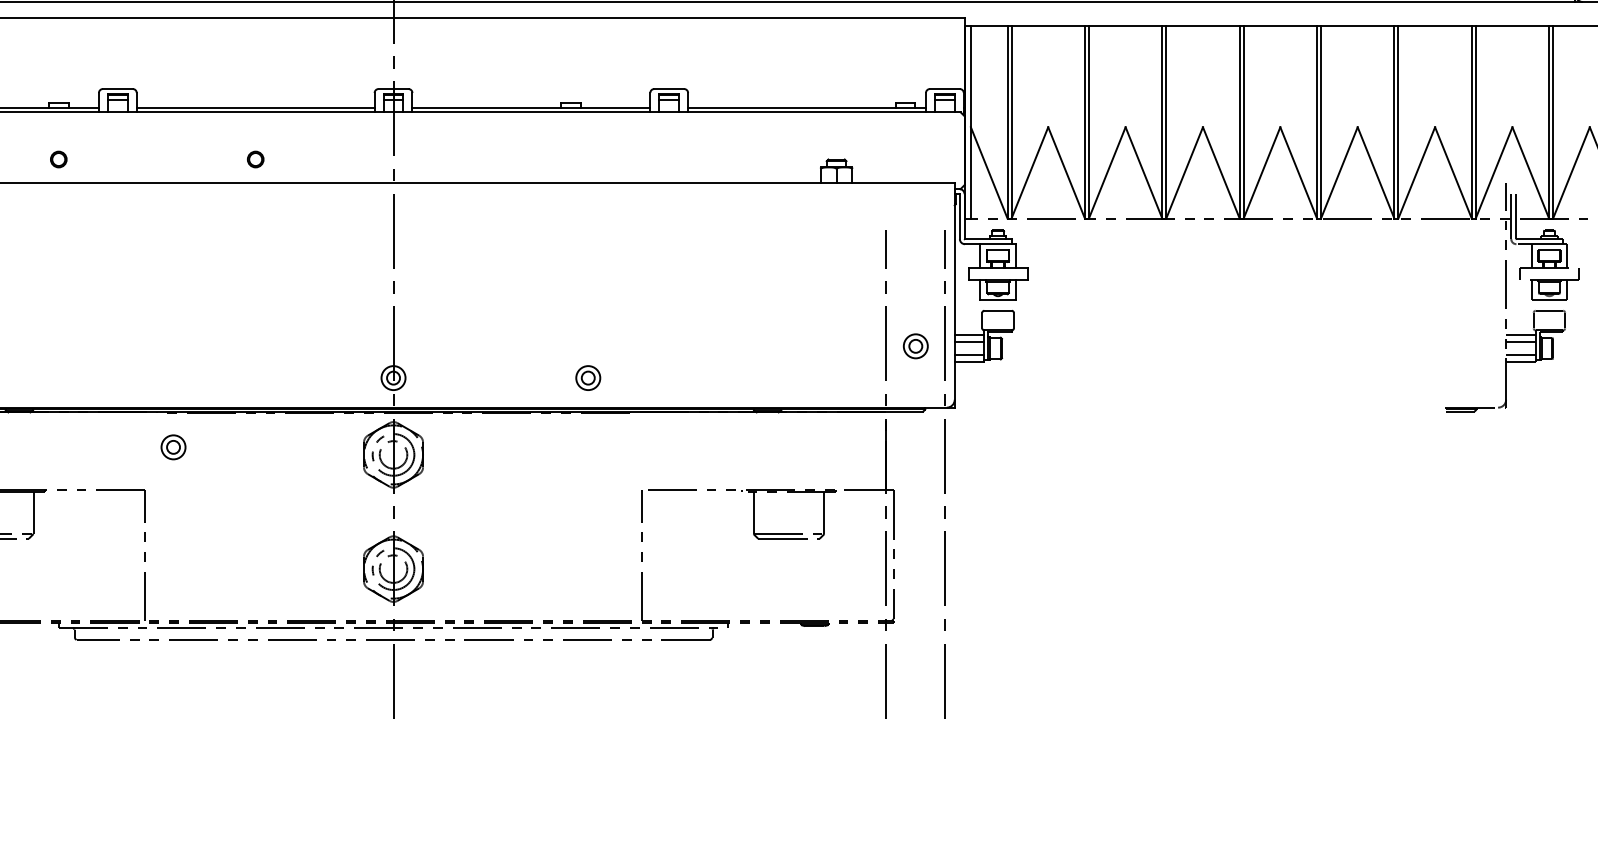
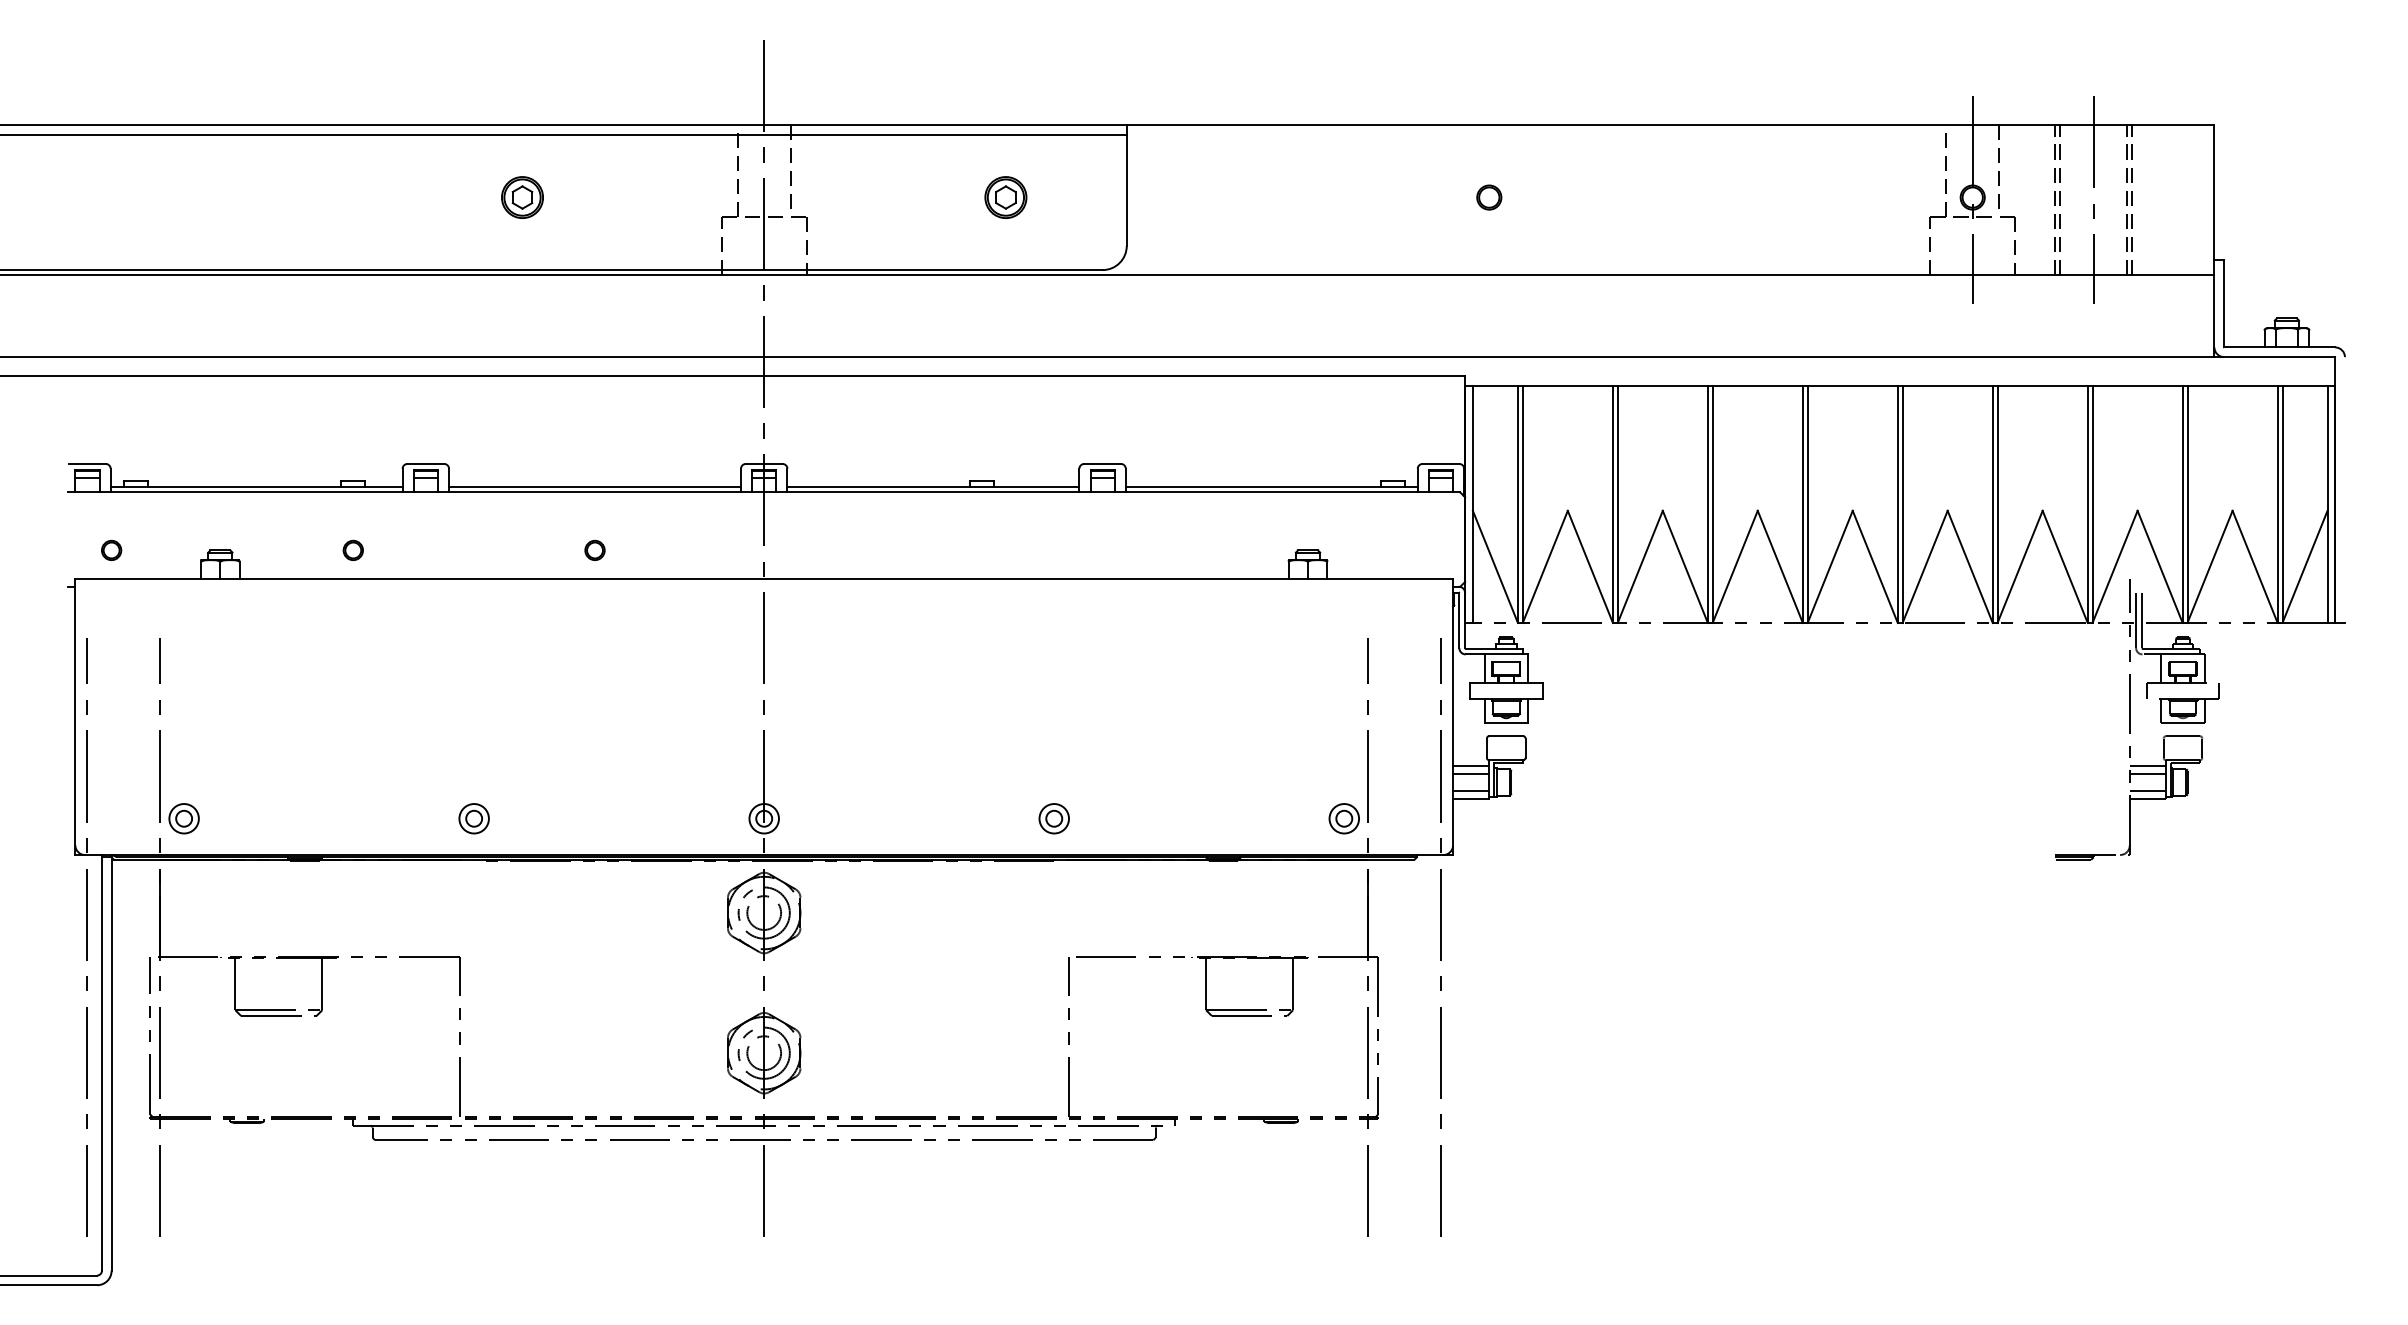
part: (915, 346) -> (1343, 818), moved
part: (587, 377) -> (1053, 818), moved
part: (172, 447) -> (473, 818), moved

